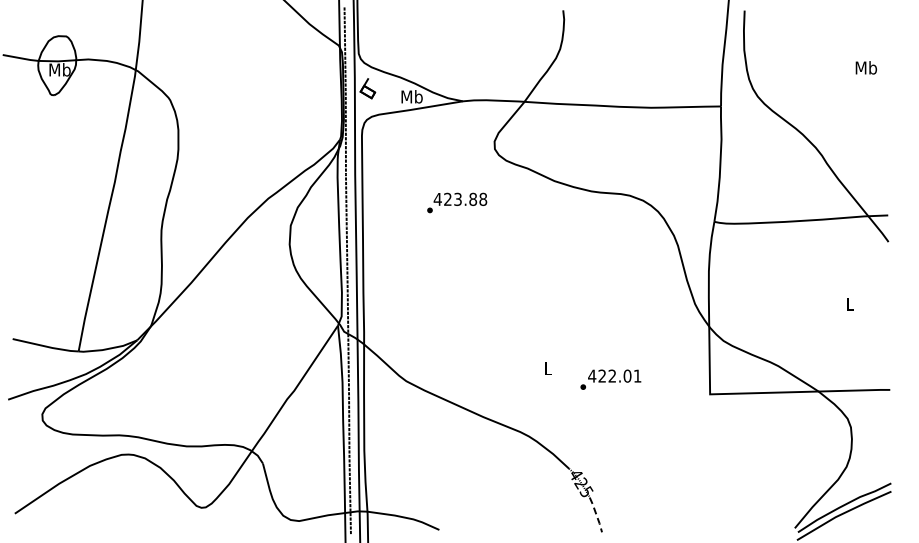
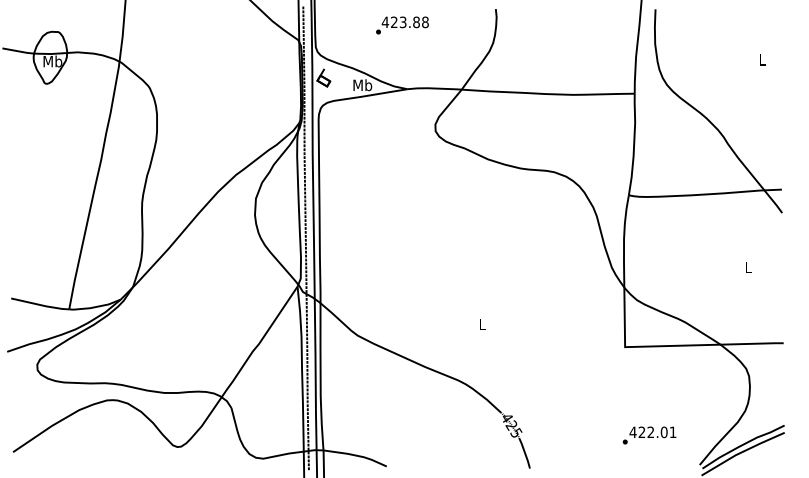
text: (866, 67) -> (762, 59), Mb -> L
text: (457, 202) -> (402, 25), moved
text: (610, 379) -> (649, 435), moved
line: (596, 515) -> (525, 453), dashed -> solid

